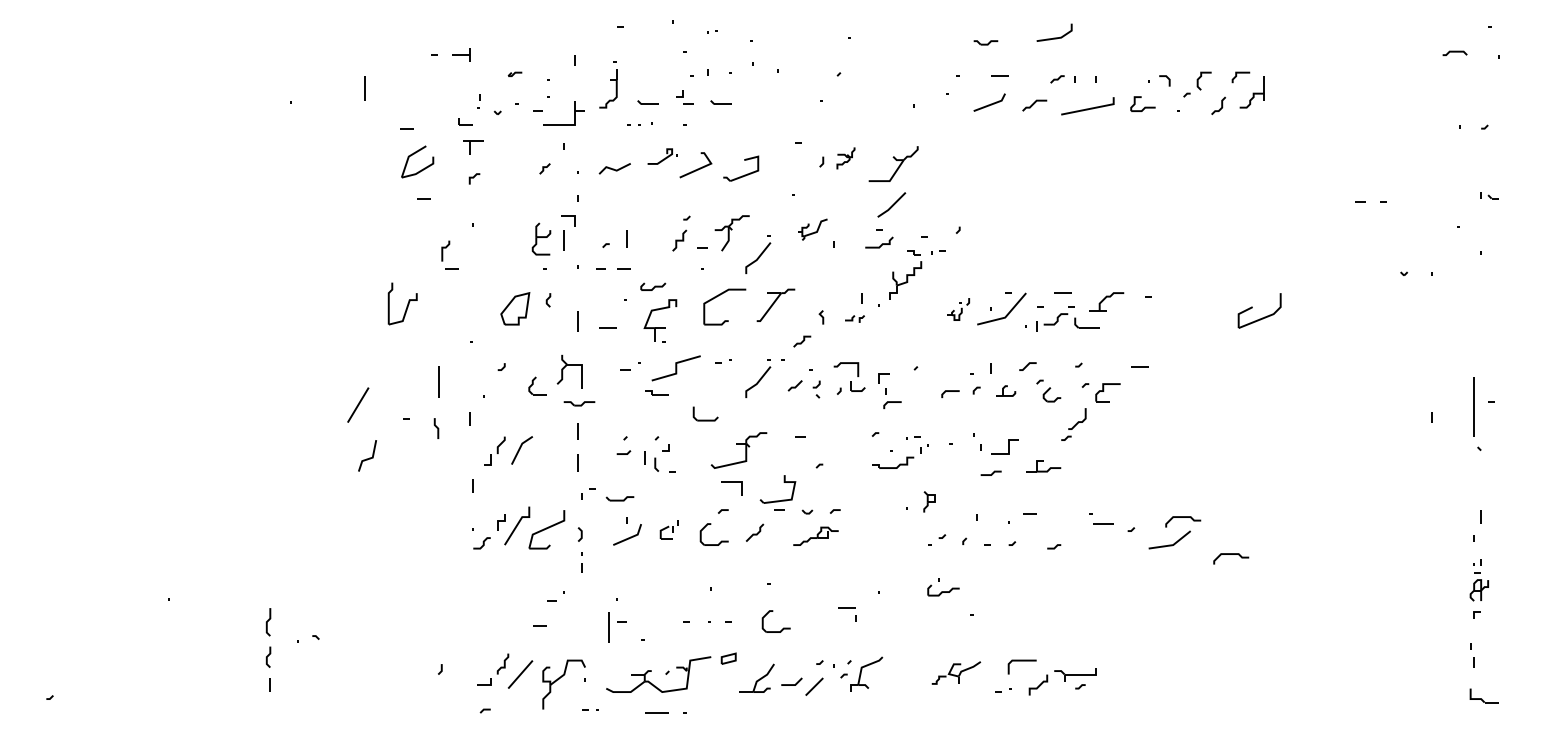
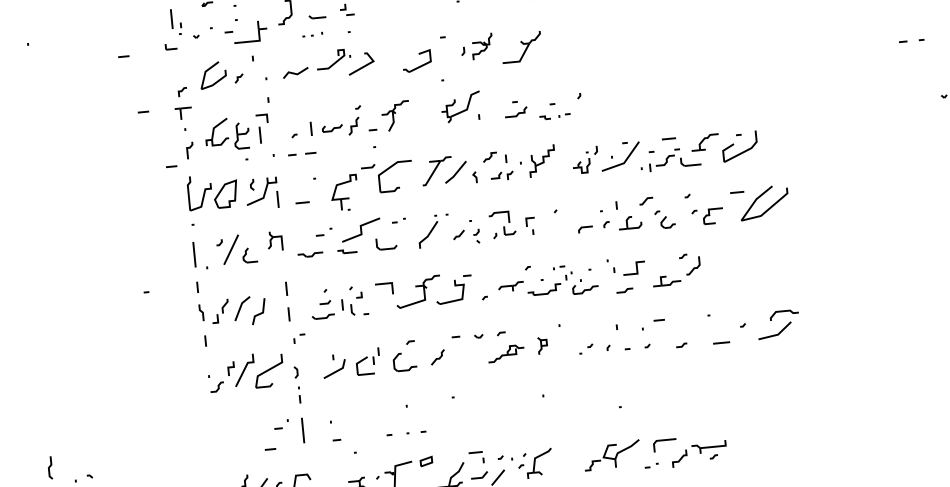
line: (364, 88) -> (171, 19), moved
part: (720, 102) -> (376, 10), removed
part: (473, 147) -> (183, 113), moved
part: (414, 154) -> (209, 69), moved
part: (662, 156) -> (333, 59), size x1.43
part: (845, 158) -> (482, 46), size x1.43
part: (744, 174) -> (420, 65), moved
line: (892, 204) -> (456, 171), moved
part: (812, 229) -> (460, 106), size x1.67
part: (511, 231) -> (216, 131), added
line: (445, 248) -> (189, 148), moved
part: (758, 254) -> (418, 131), removed
part: (905, 280) -> (542, 161), moved
part: (653, 286) -> (332, 128), moved
line: (692, 292) -> (368, 167), added
part: (402, 303) -> (199, 192), moved
part: (1252, 308) -> (733, 145), moved
part: (558, 309) -> (261, 191), added
part: (958, 309) -> (585, 160), size x1.43
part: (854, 318) -> (501, 175), size x1.43
curve: (802, 341) -> (490, 157), moved
part: (569, 371) -> (274, 240), size x0.71
part: (1167, 375) -> (760, 197), added
line: (438, 381) -> (194, 254), moved
part: (1005, 390) -> (629, 222), size x1.43
line: (892, 402) -> (539, 240), removed
part: (579, 403) -> (310, 254), moved
line: (358, 404) -> (231, 249), moved
part: (705, 413) -> (386, 243), moved
curve: (1077, 421) -> (693, 267), moved
line: (436, 428) -> (201, 312), moved
part: (852, 454) -> (510, 286), added
line: (369, 457) -> (260, 312), moved
line: (731, 482) -> (383, 284), moved
part: (783, 482) -> (454, 285), moved
part: (619, 498) -> (323, 316), moved
part: (929, 501) -> (542, 345), moved
line: (1103, 523) -> (721, 342), moved
part: (668, 529) -> (367, 361), size x1.67
part: (815, 535) -> (505, 353), moved
curve: (1231, 554) -> (826, 337), removed
part: (943, 587) -> (585, 286), moved
part: (847, 614) -> (476, 458), moved
line: (608, 627) -> (302, 430), moved
part: (782, 628) -> (467, 432), removed
part: (956, 672) -> (612, 454), size x1.43

